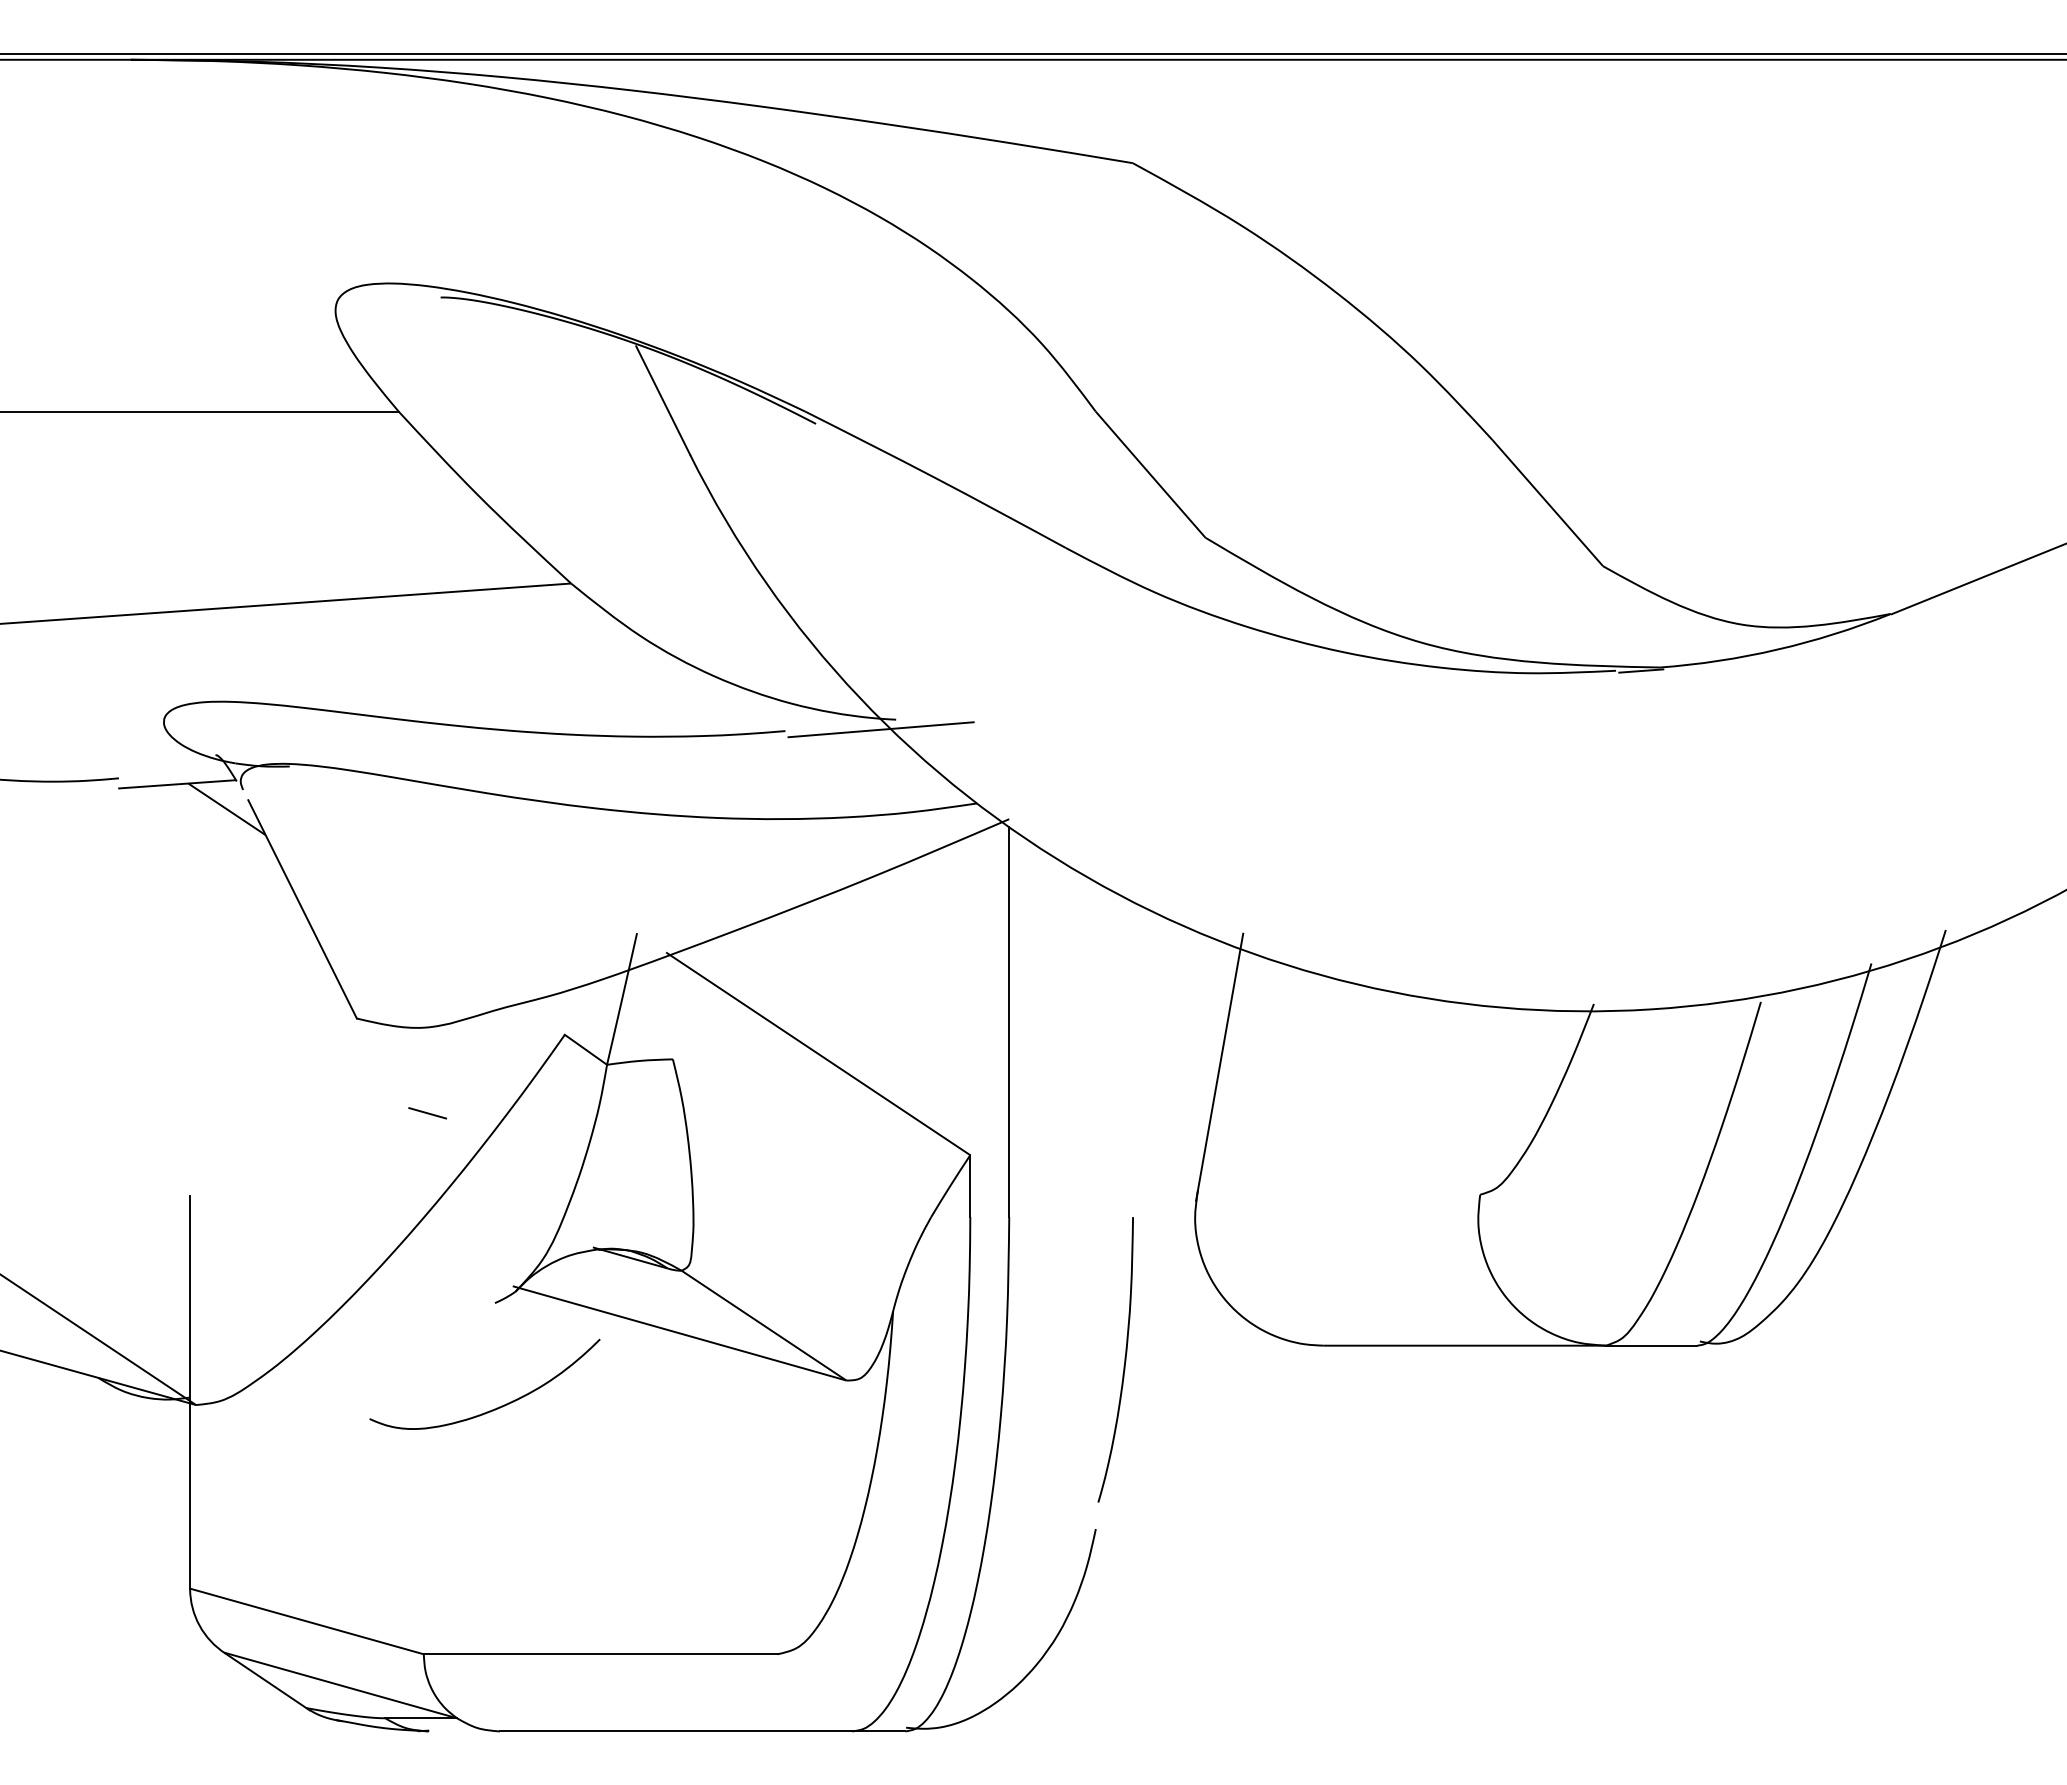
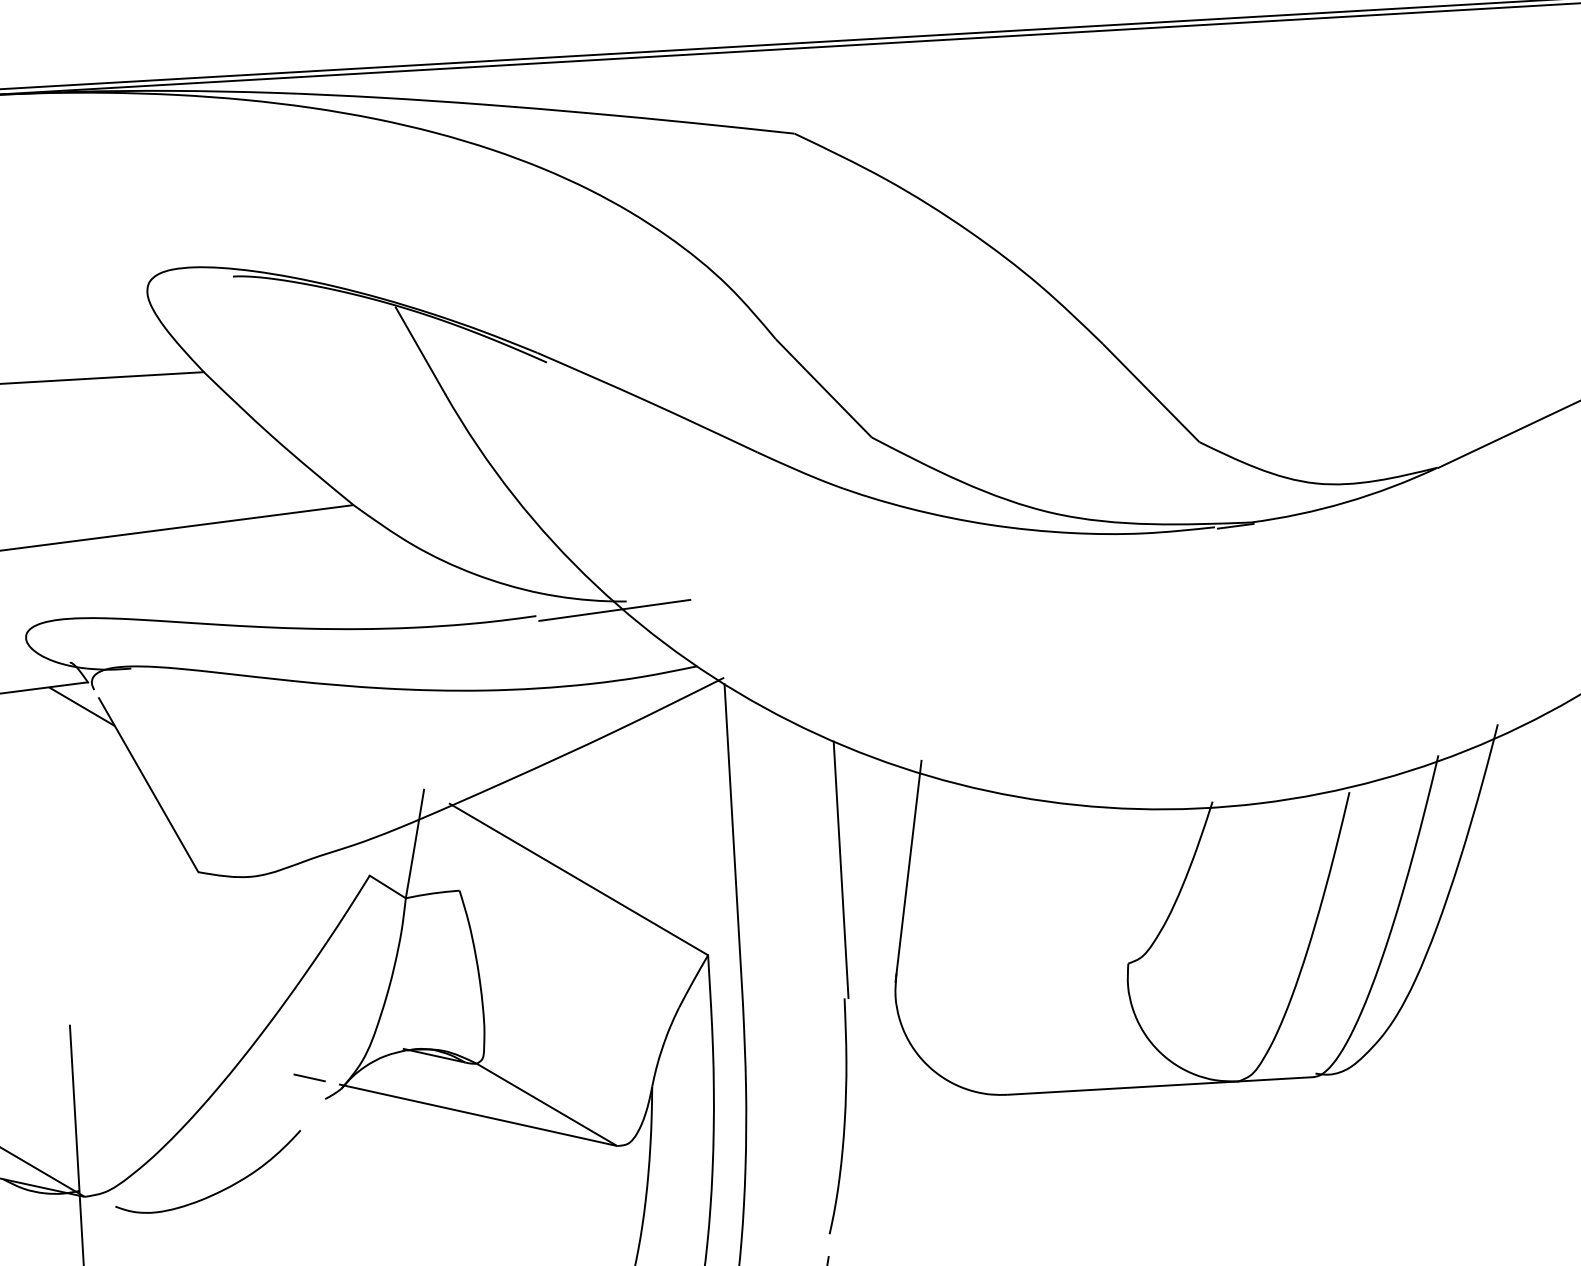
line: (1137, 1060) -> (840, 869), added
line: (427, 1113) -> (309, 1078), moved
curve: (494, 1408) -> (217, 1192), moved

